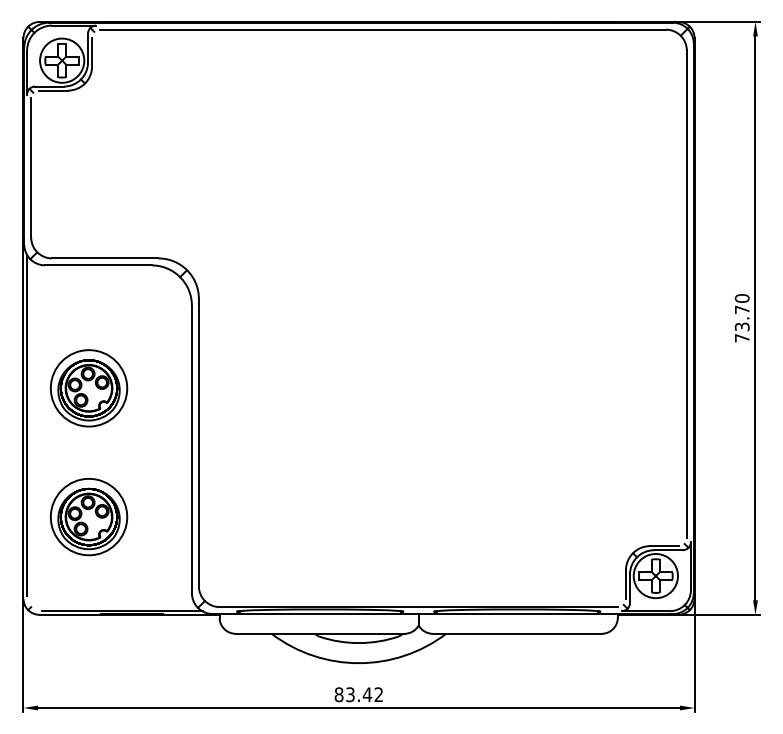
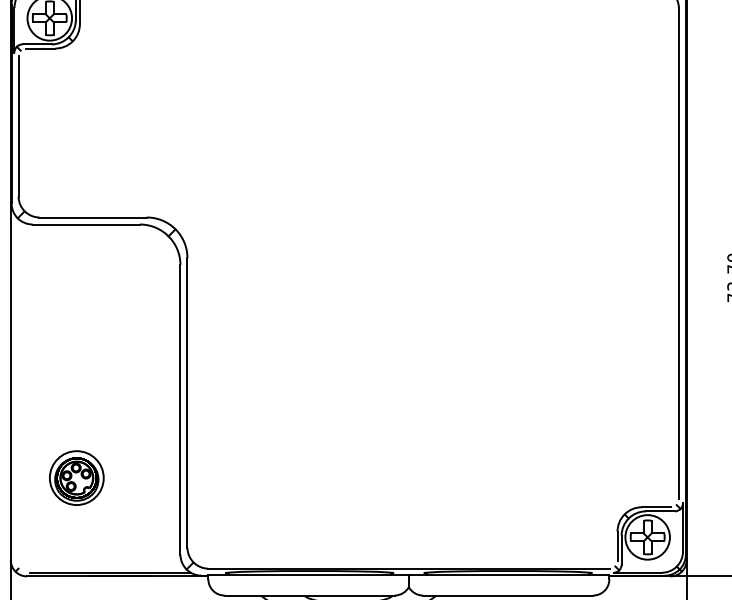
part: (88, 388) -> (76, 348), removed
line: (26, 424) -> (13, 384), removed
part: (88, 517) -> (76, 478), size x0.7

